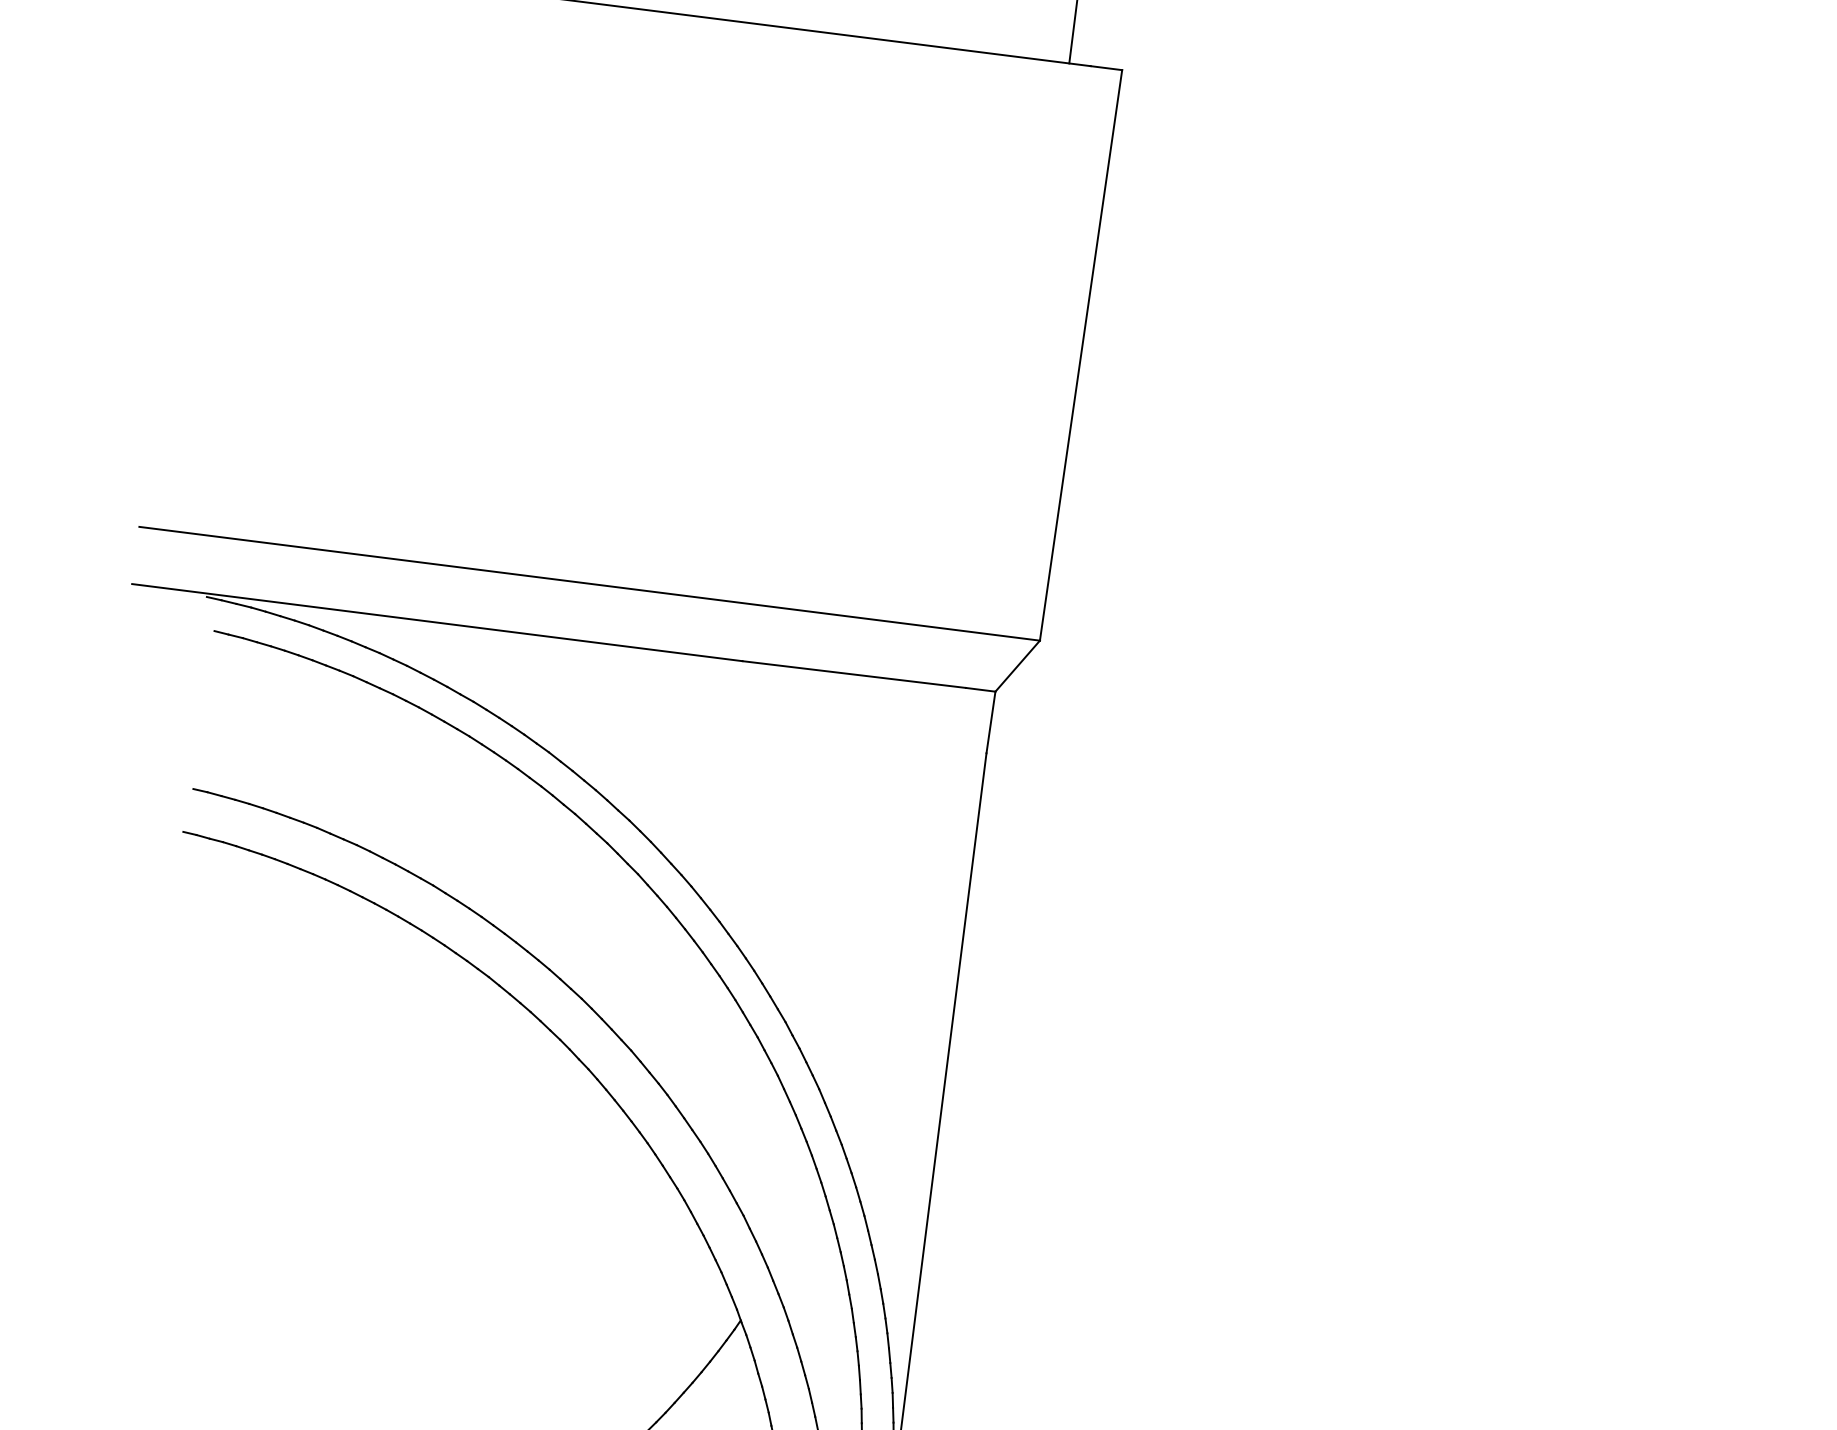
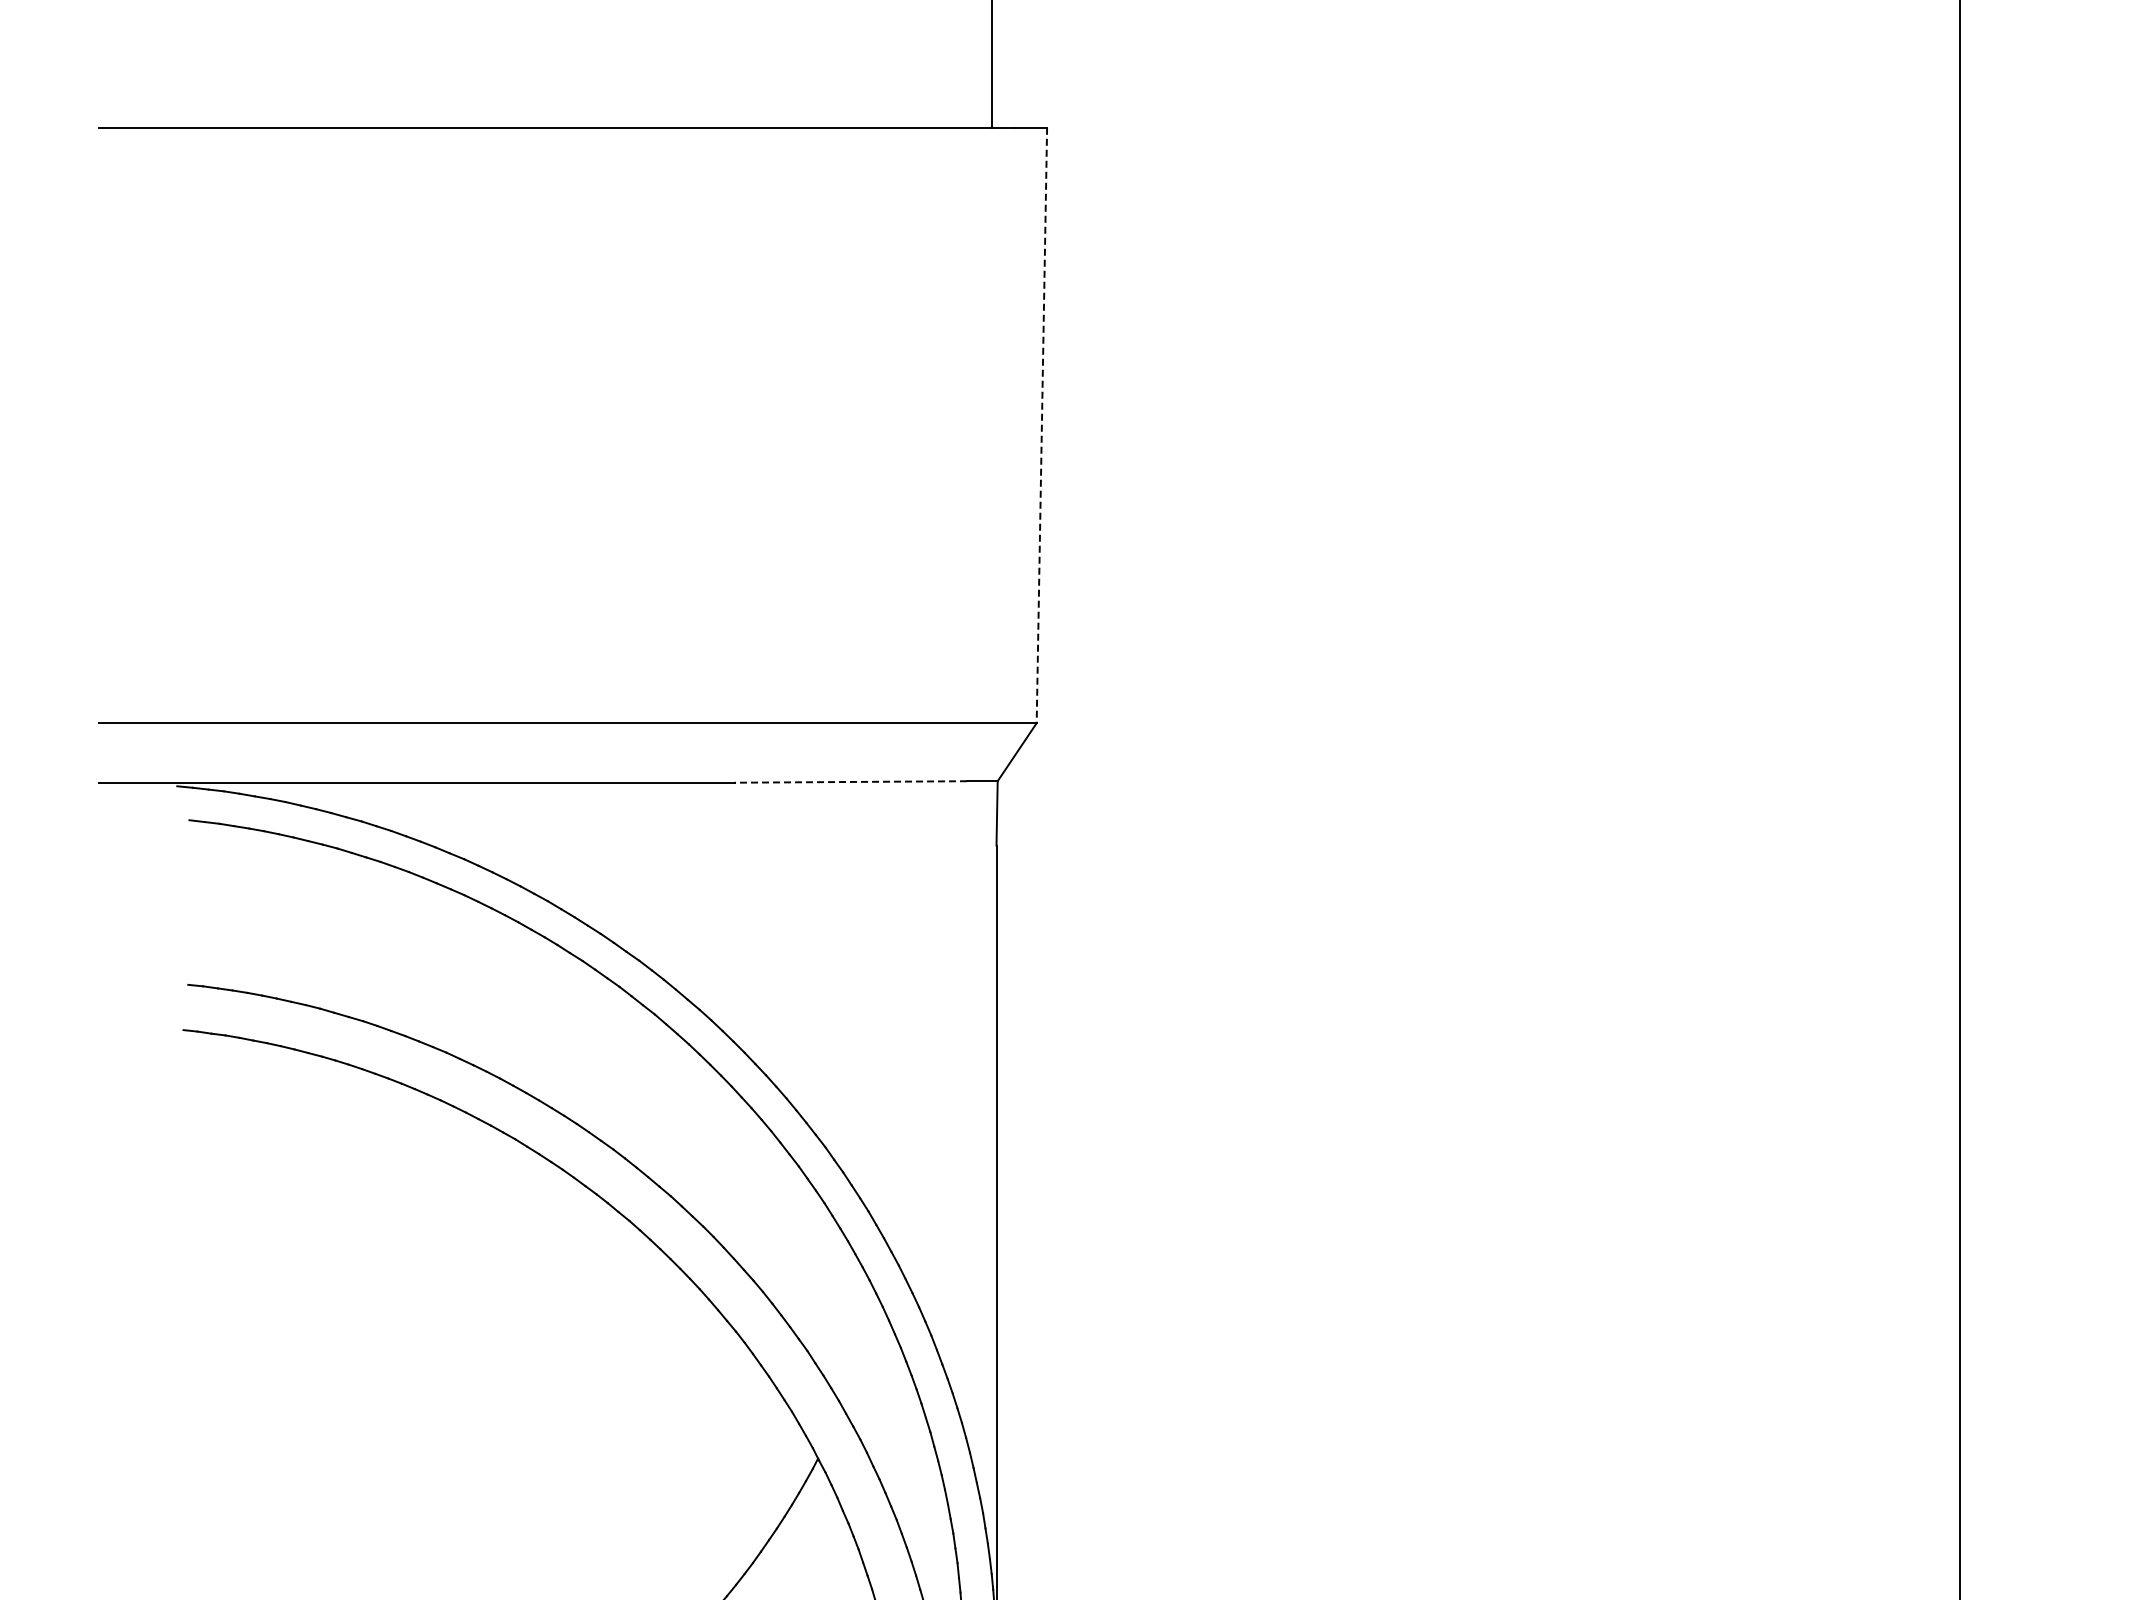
line: (1080, 355) -> (1041, 425), solid -> dashed
line: (854, 674) -> (850, 781), solid -> dashed

